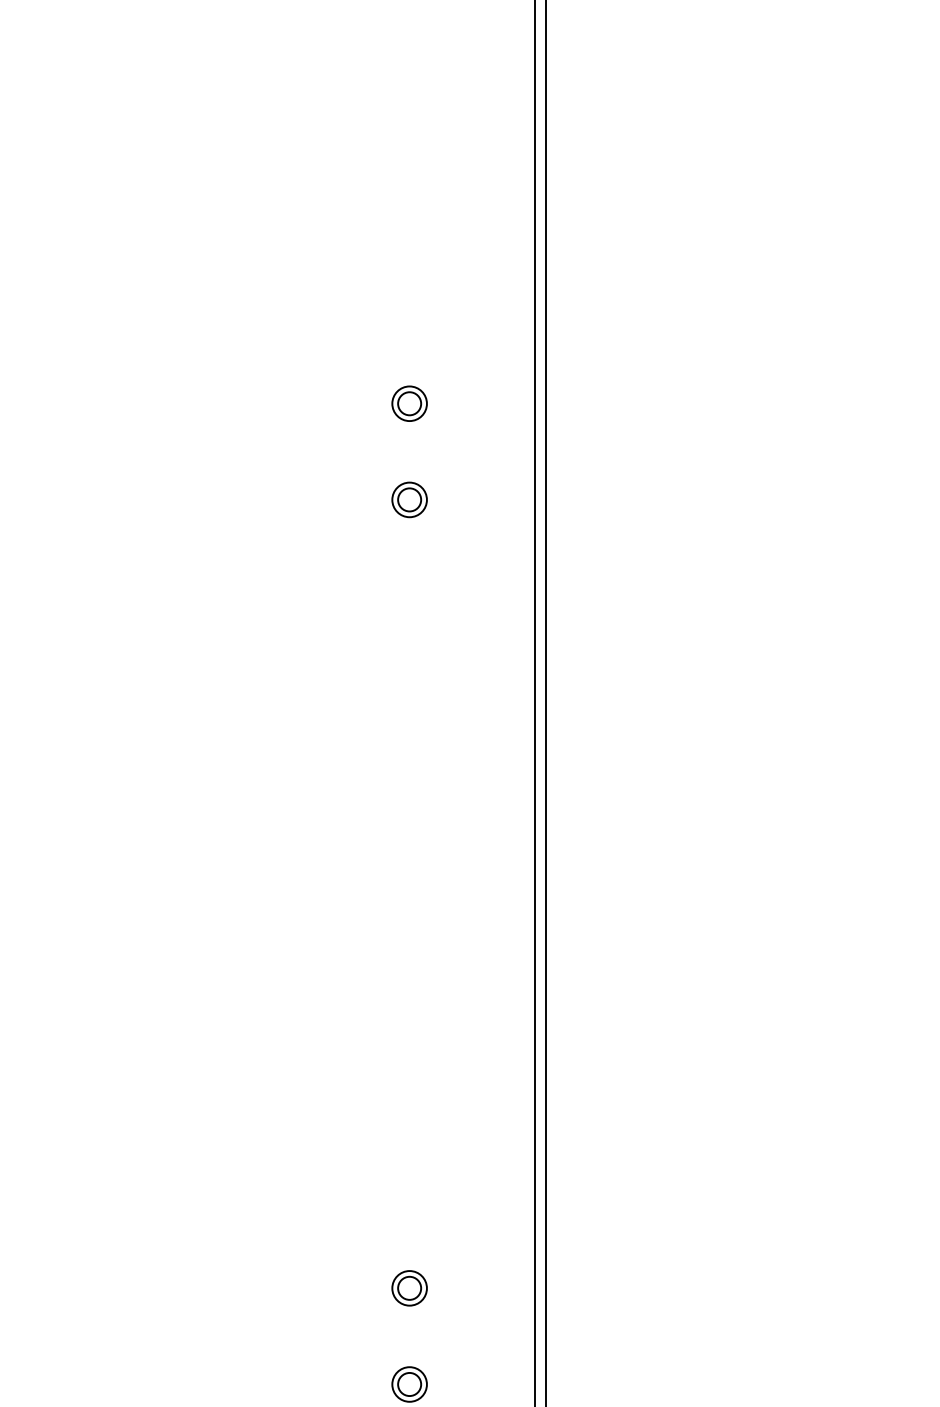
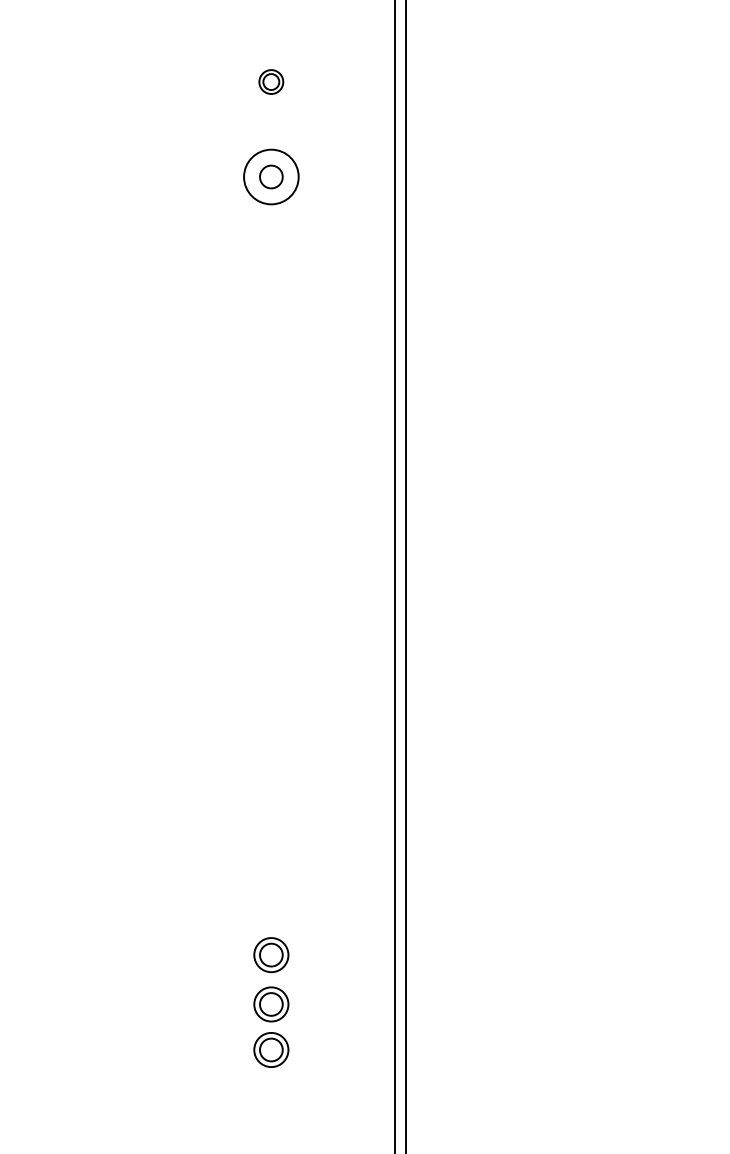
part: (409, 403) -> (271, 81), size x0.7
circle: (409, 499) -> (271, 176), size x1.6
part: (409, 1338) -> (271, 1004), added

